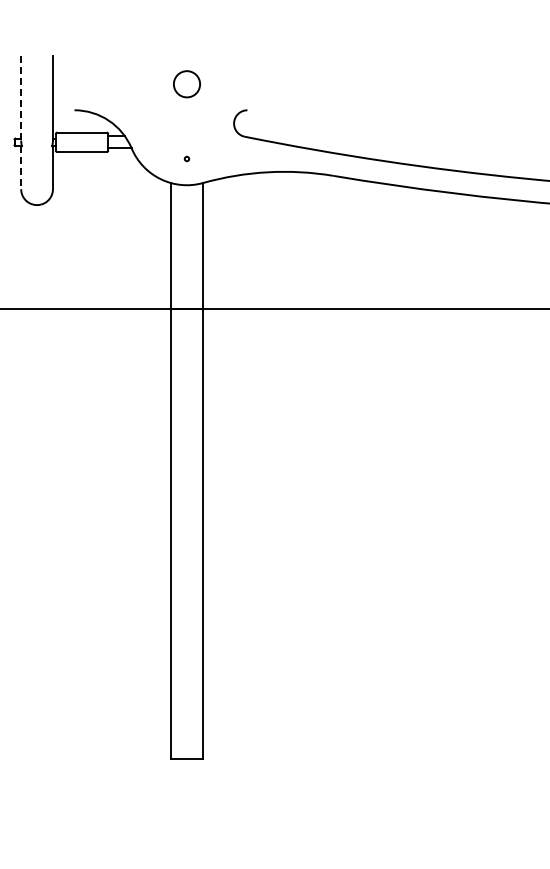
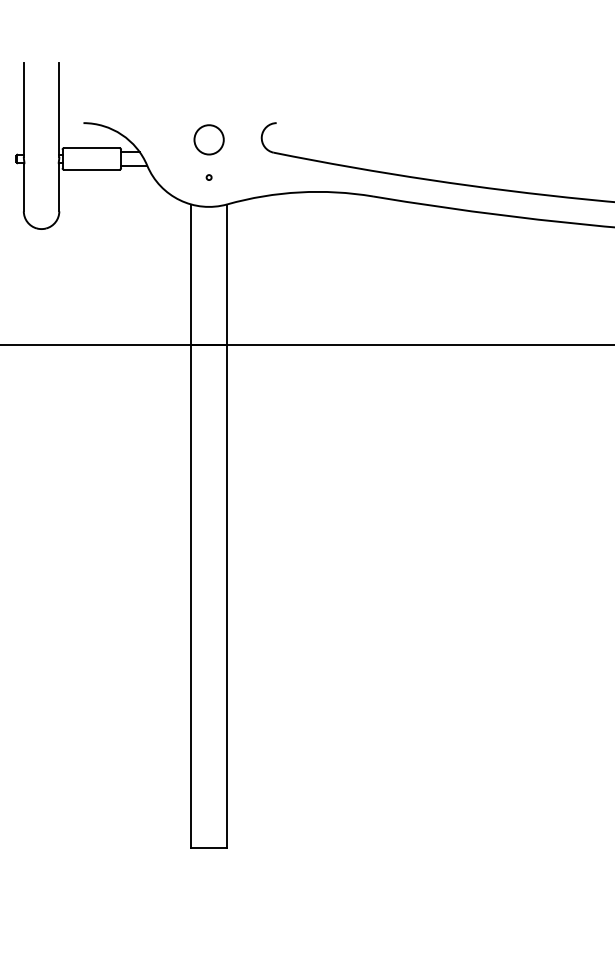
circle: (186, 84) -> (208, 140), moved
line: (21, 98) -> (24, 109), dashed -> solid
line: (21, 167) -> (24, 187), dashed -> solid

